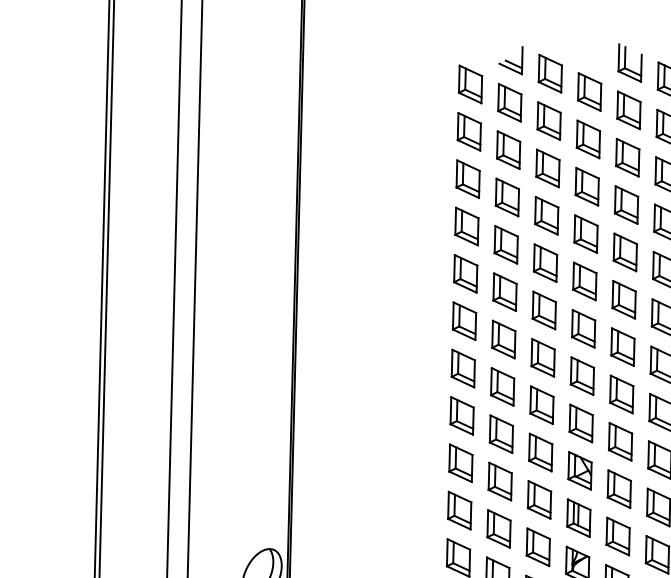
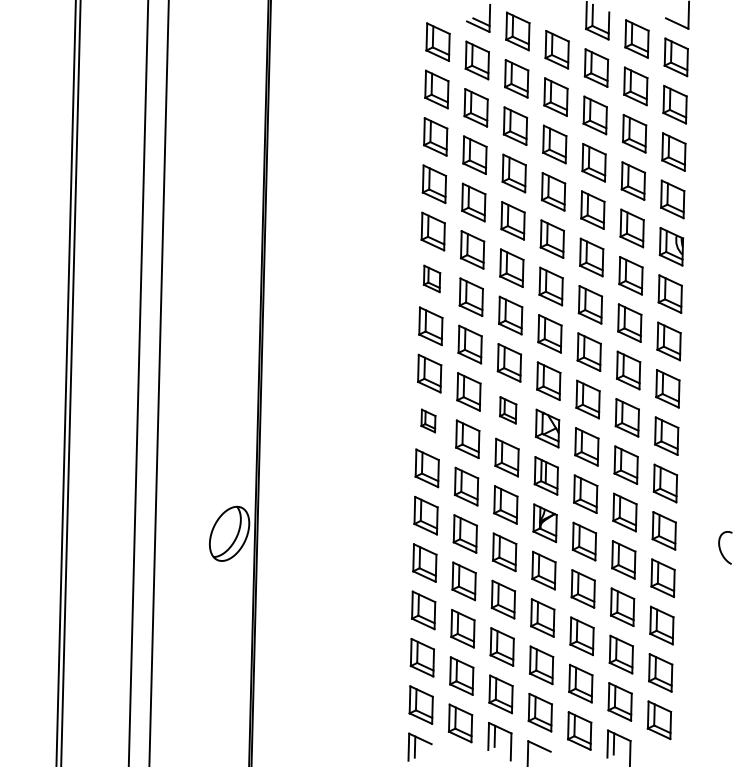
part: (463, 320) -> (431, 278), size x0.7
part: (539, 452) -> (507, 410), size x0.7
part: (460, 462) -> (428, 420), size x0.6

